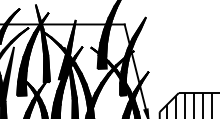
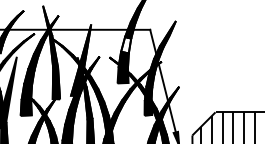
fill: (105, 36) -> (126, 44), removed

